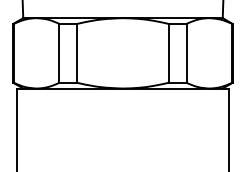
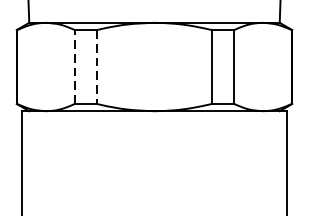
line: (59, 52) -> (74, 65), solid -> dashed
line: (77, 53) -> (97, 67), solid -> dashed

